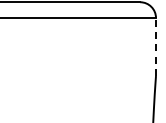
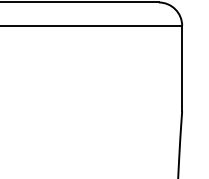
line: (156, 47) -> (182, 69), dashed -> solid

